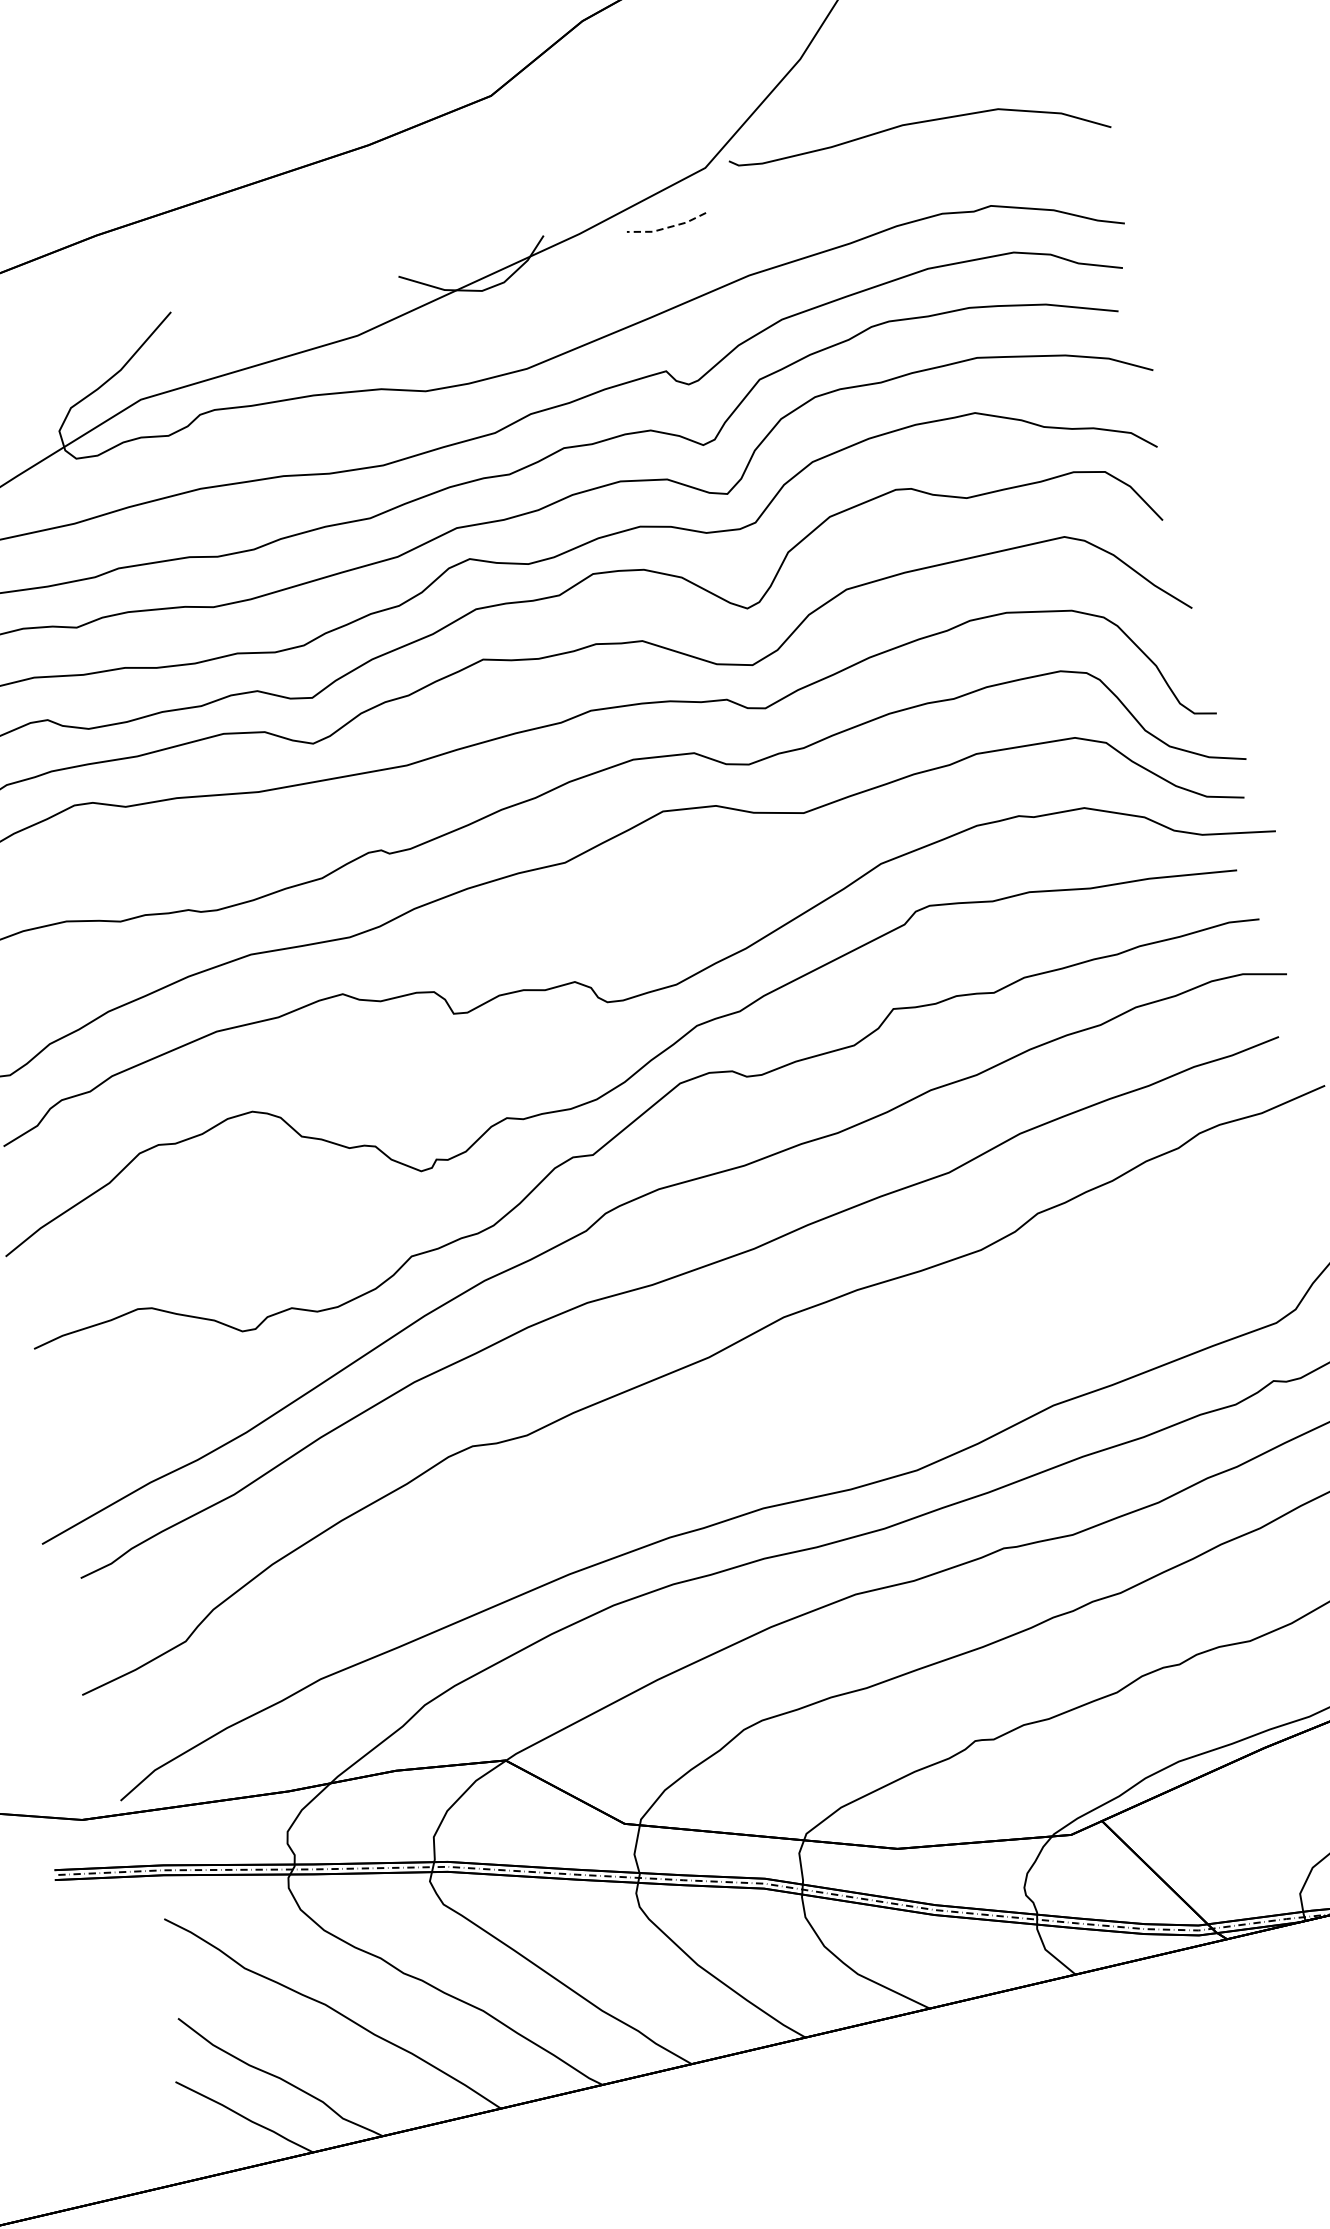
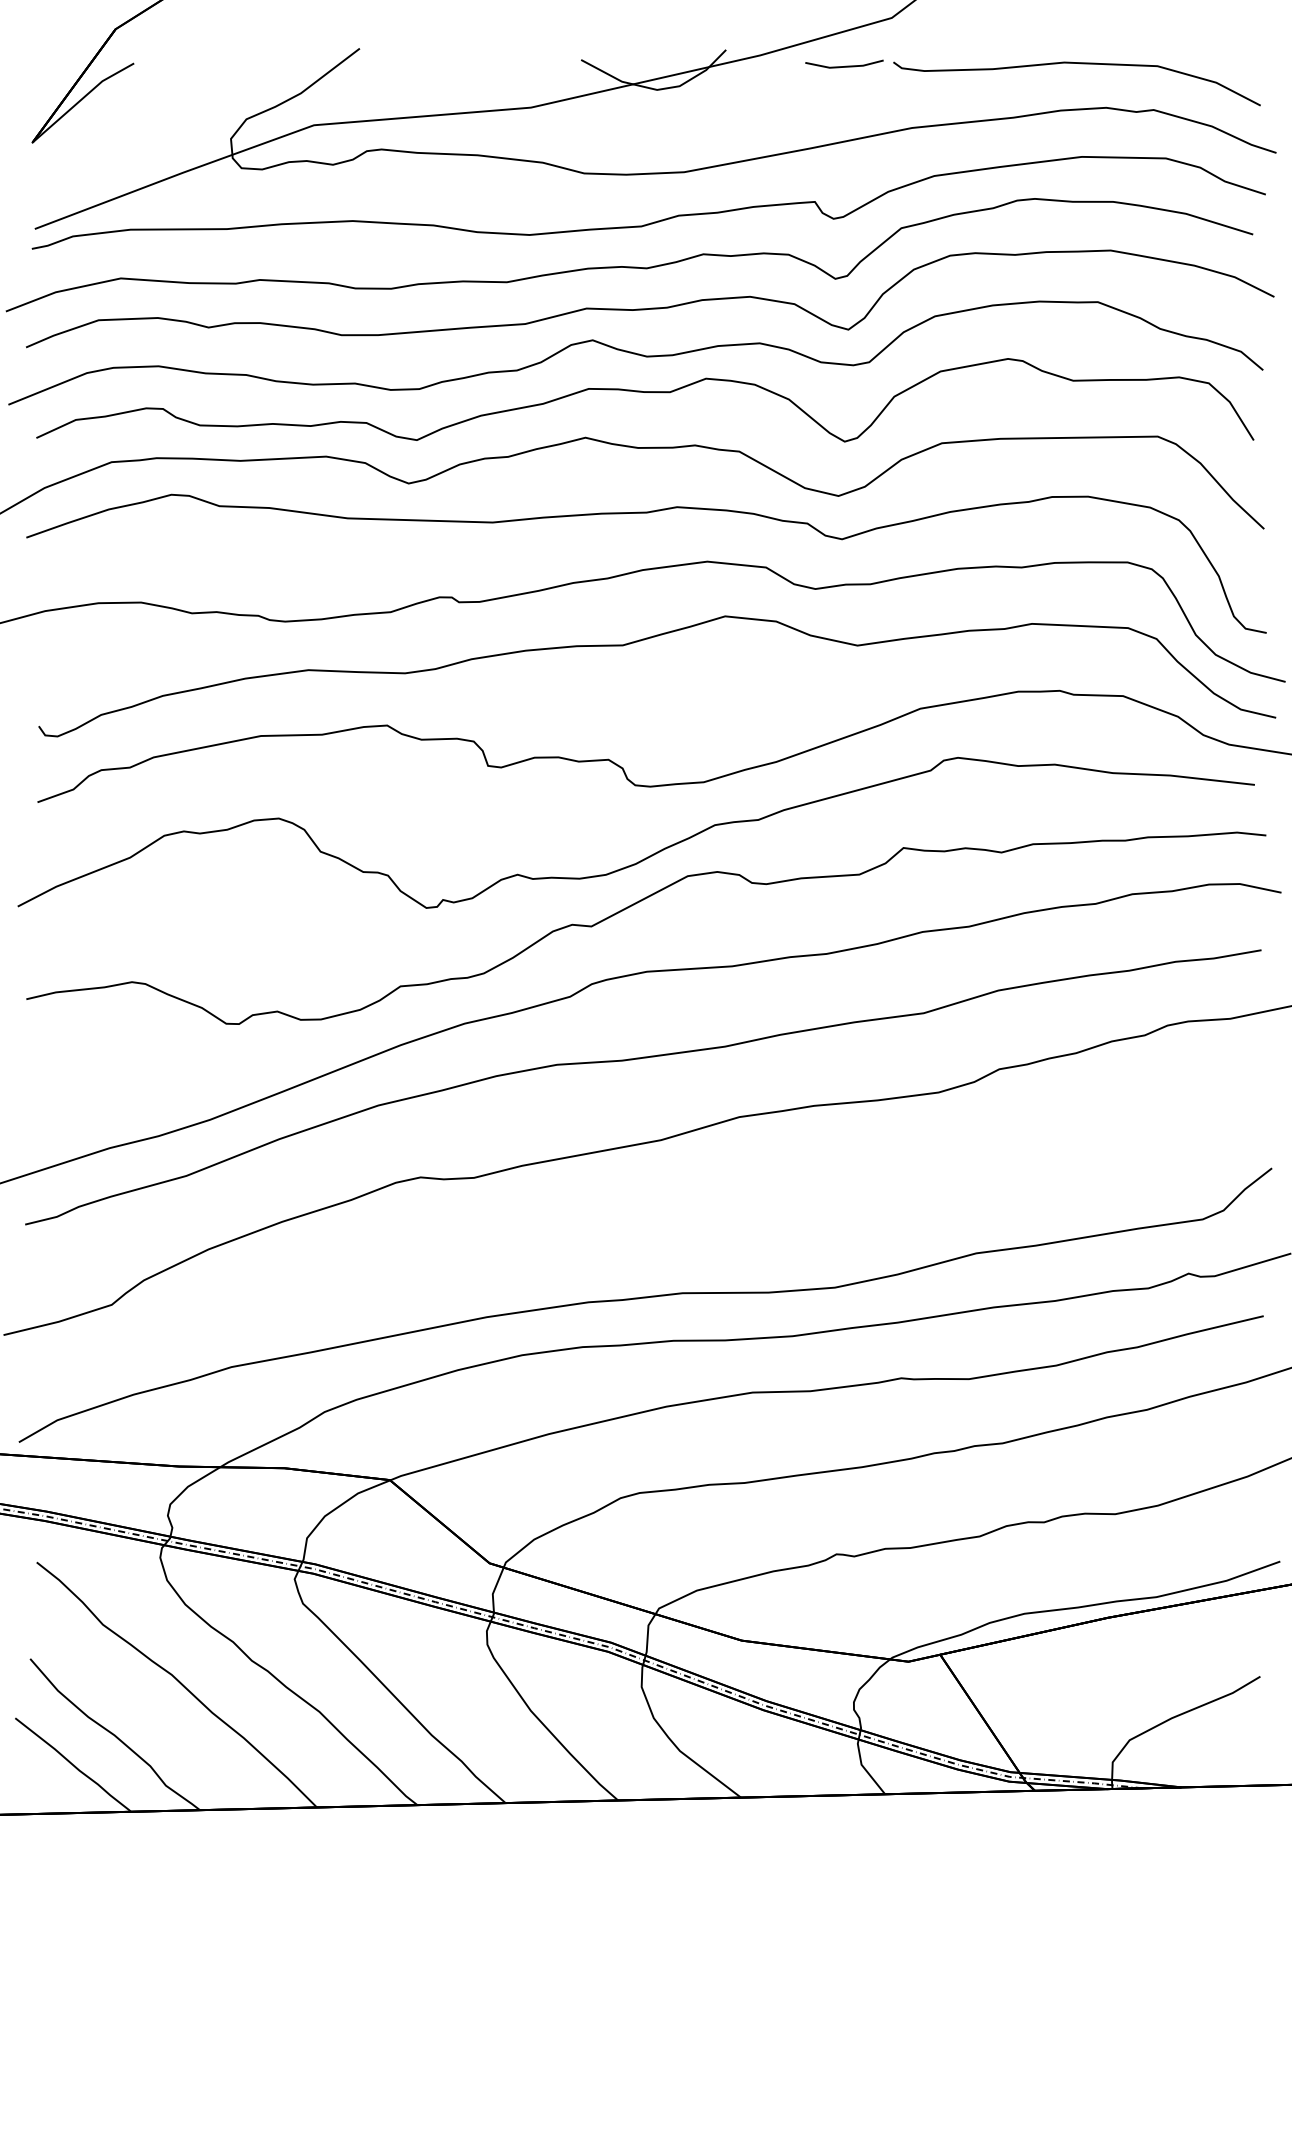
curve: (919, 123) -> (1080, 64), moved
line: (667, 227) -> (844, 66), dashed -> solid

